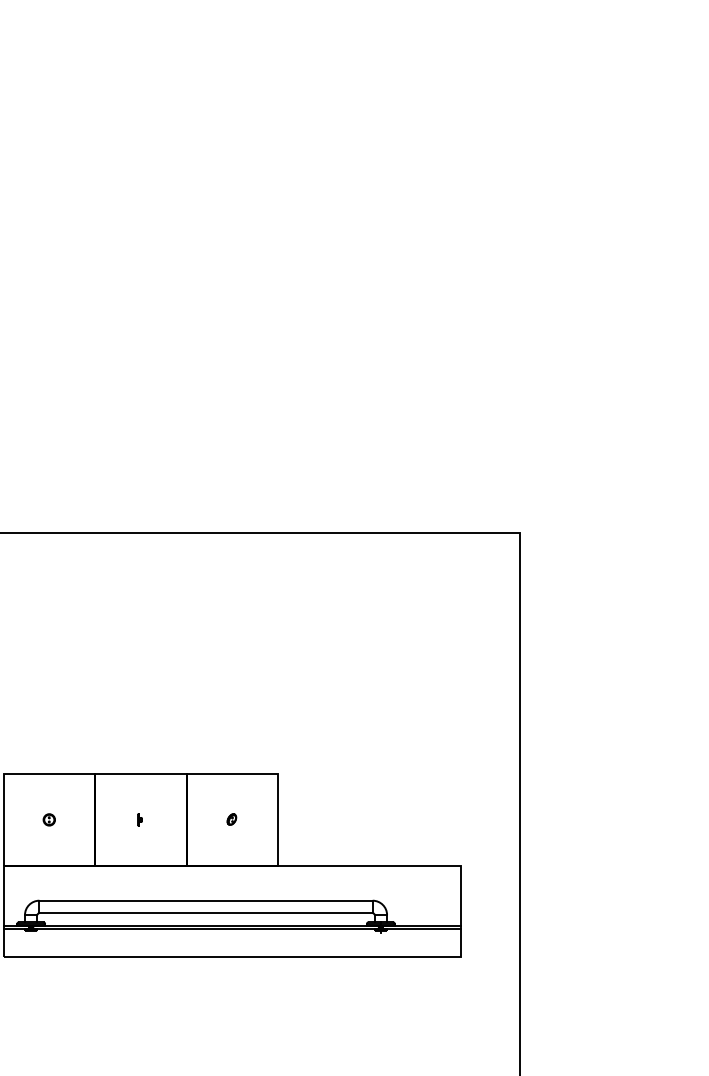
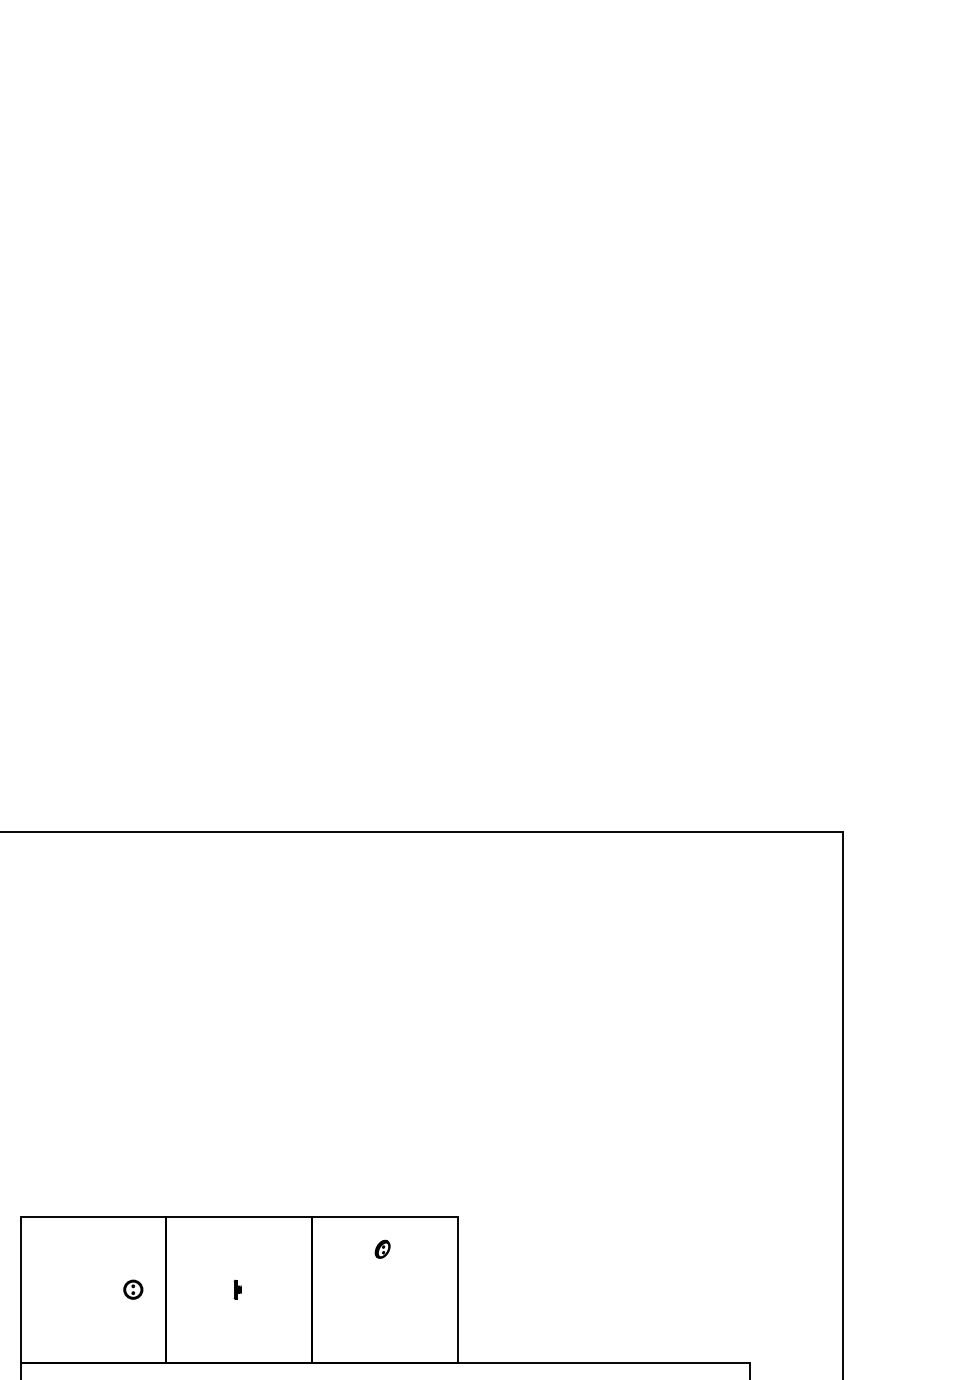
part: (48, 819) -> (131, 1289), moved
part: (231, 819) -> (382, 1249), moved

